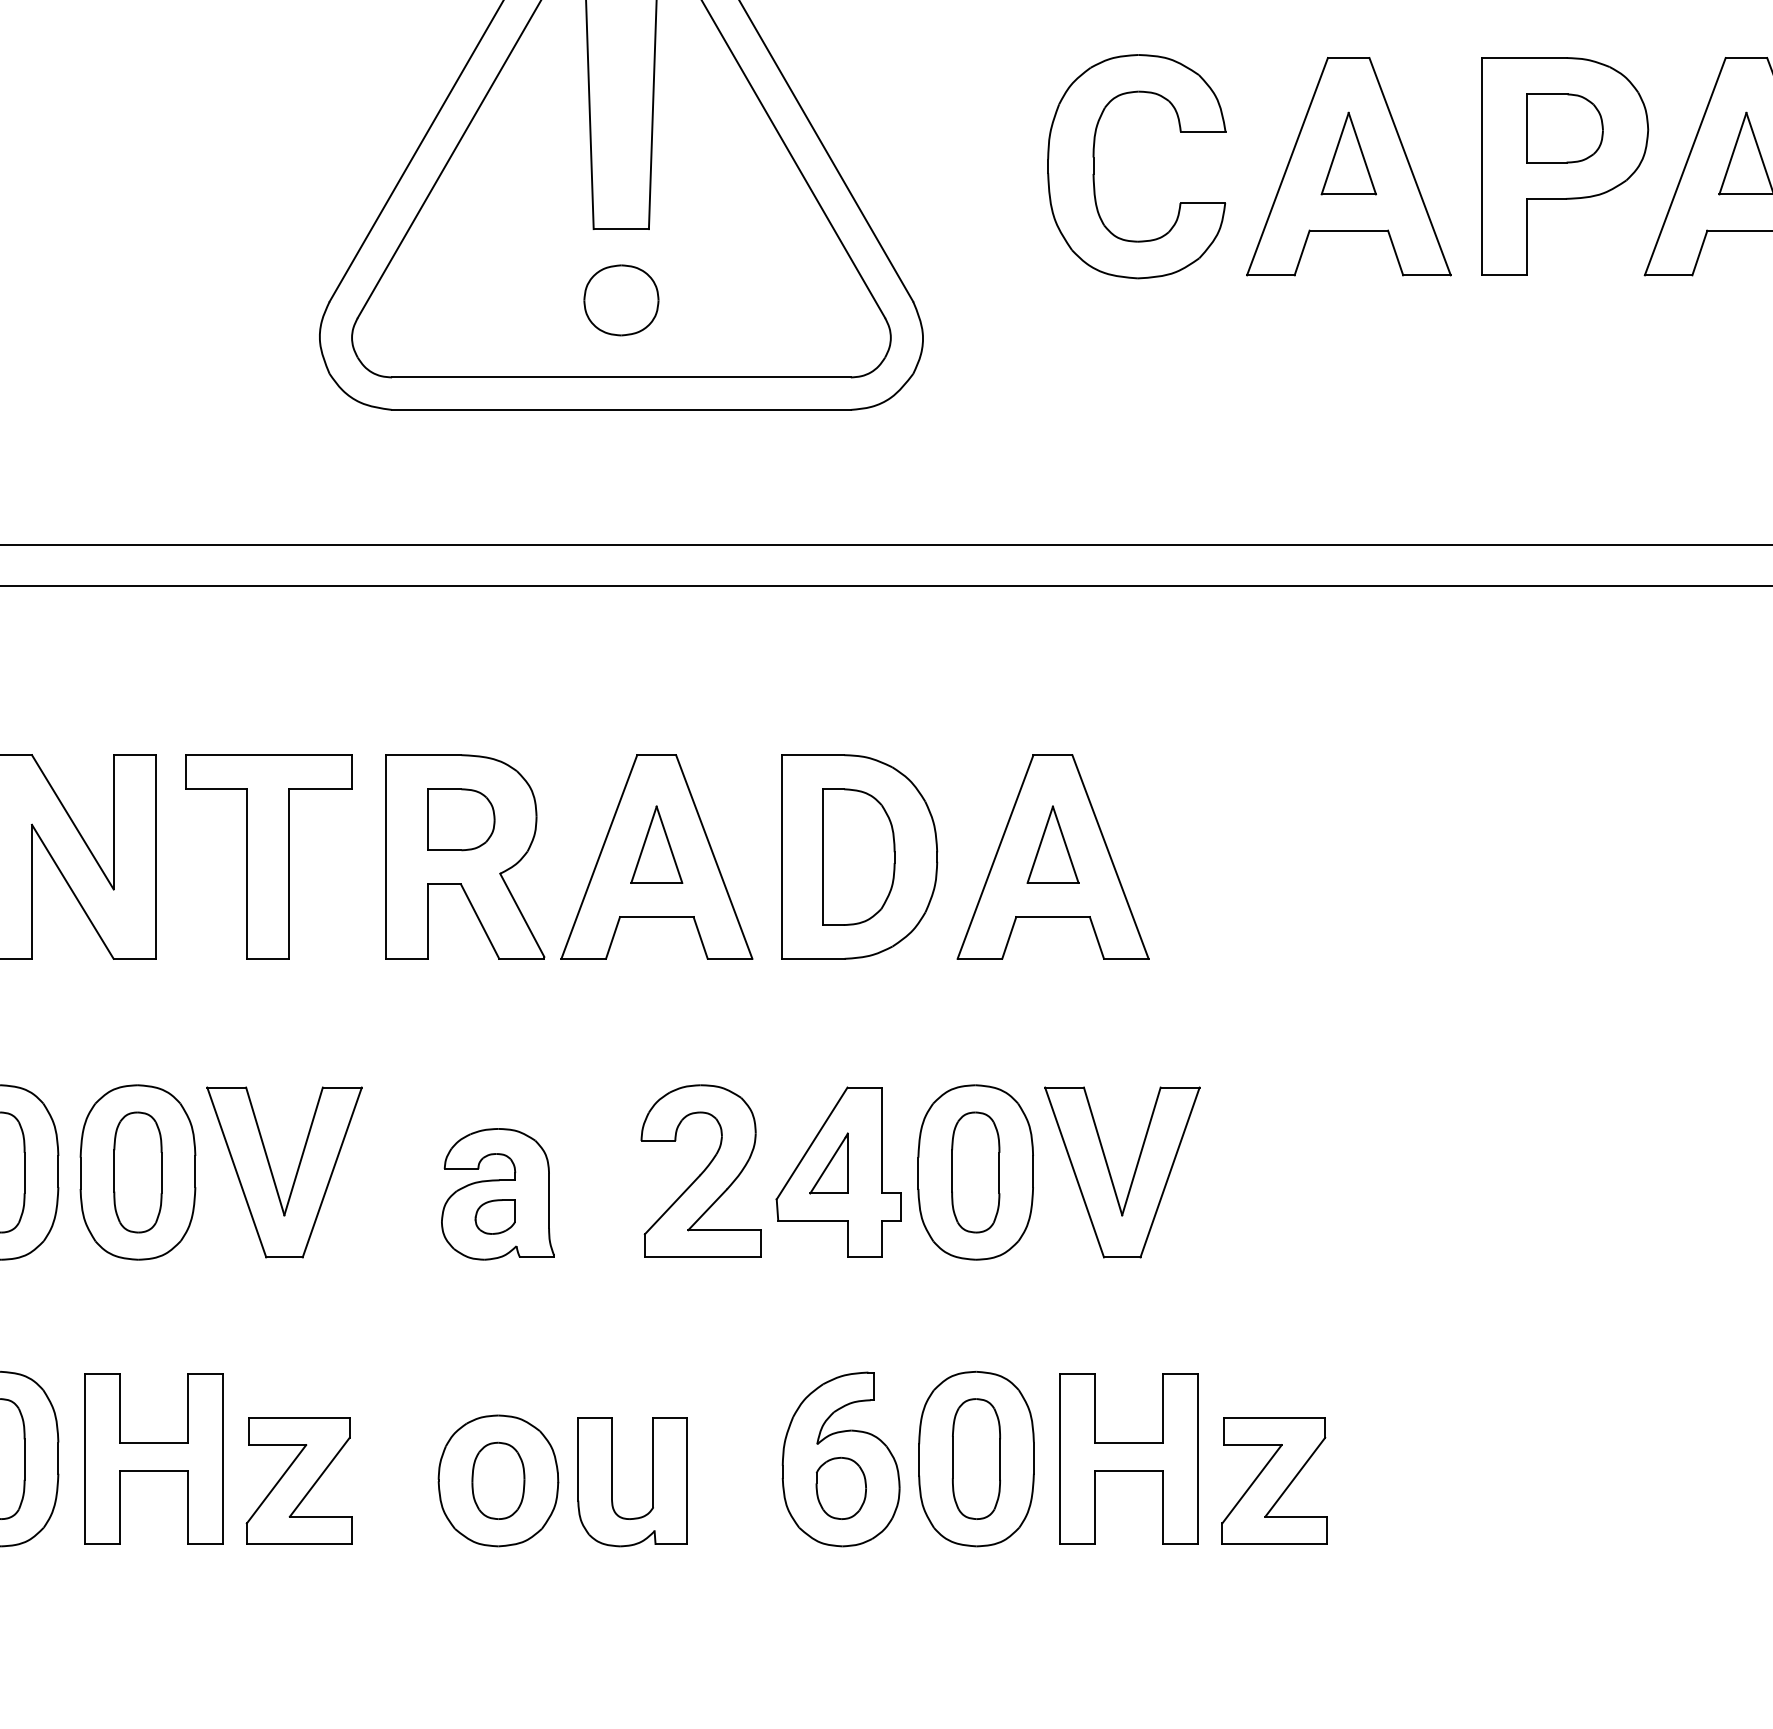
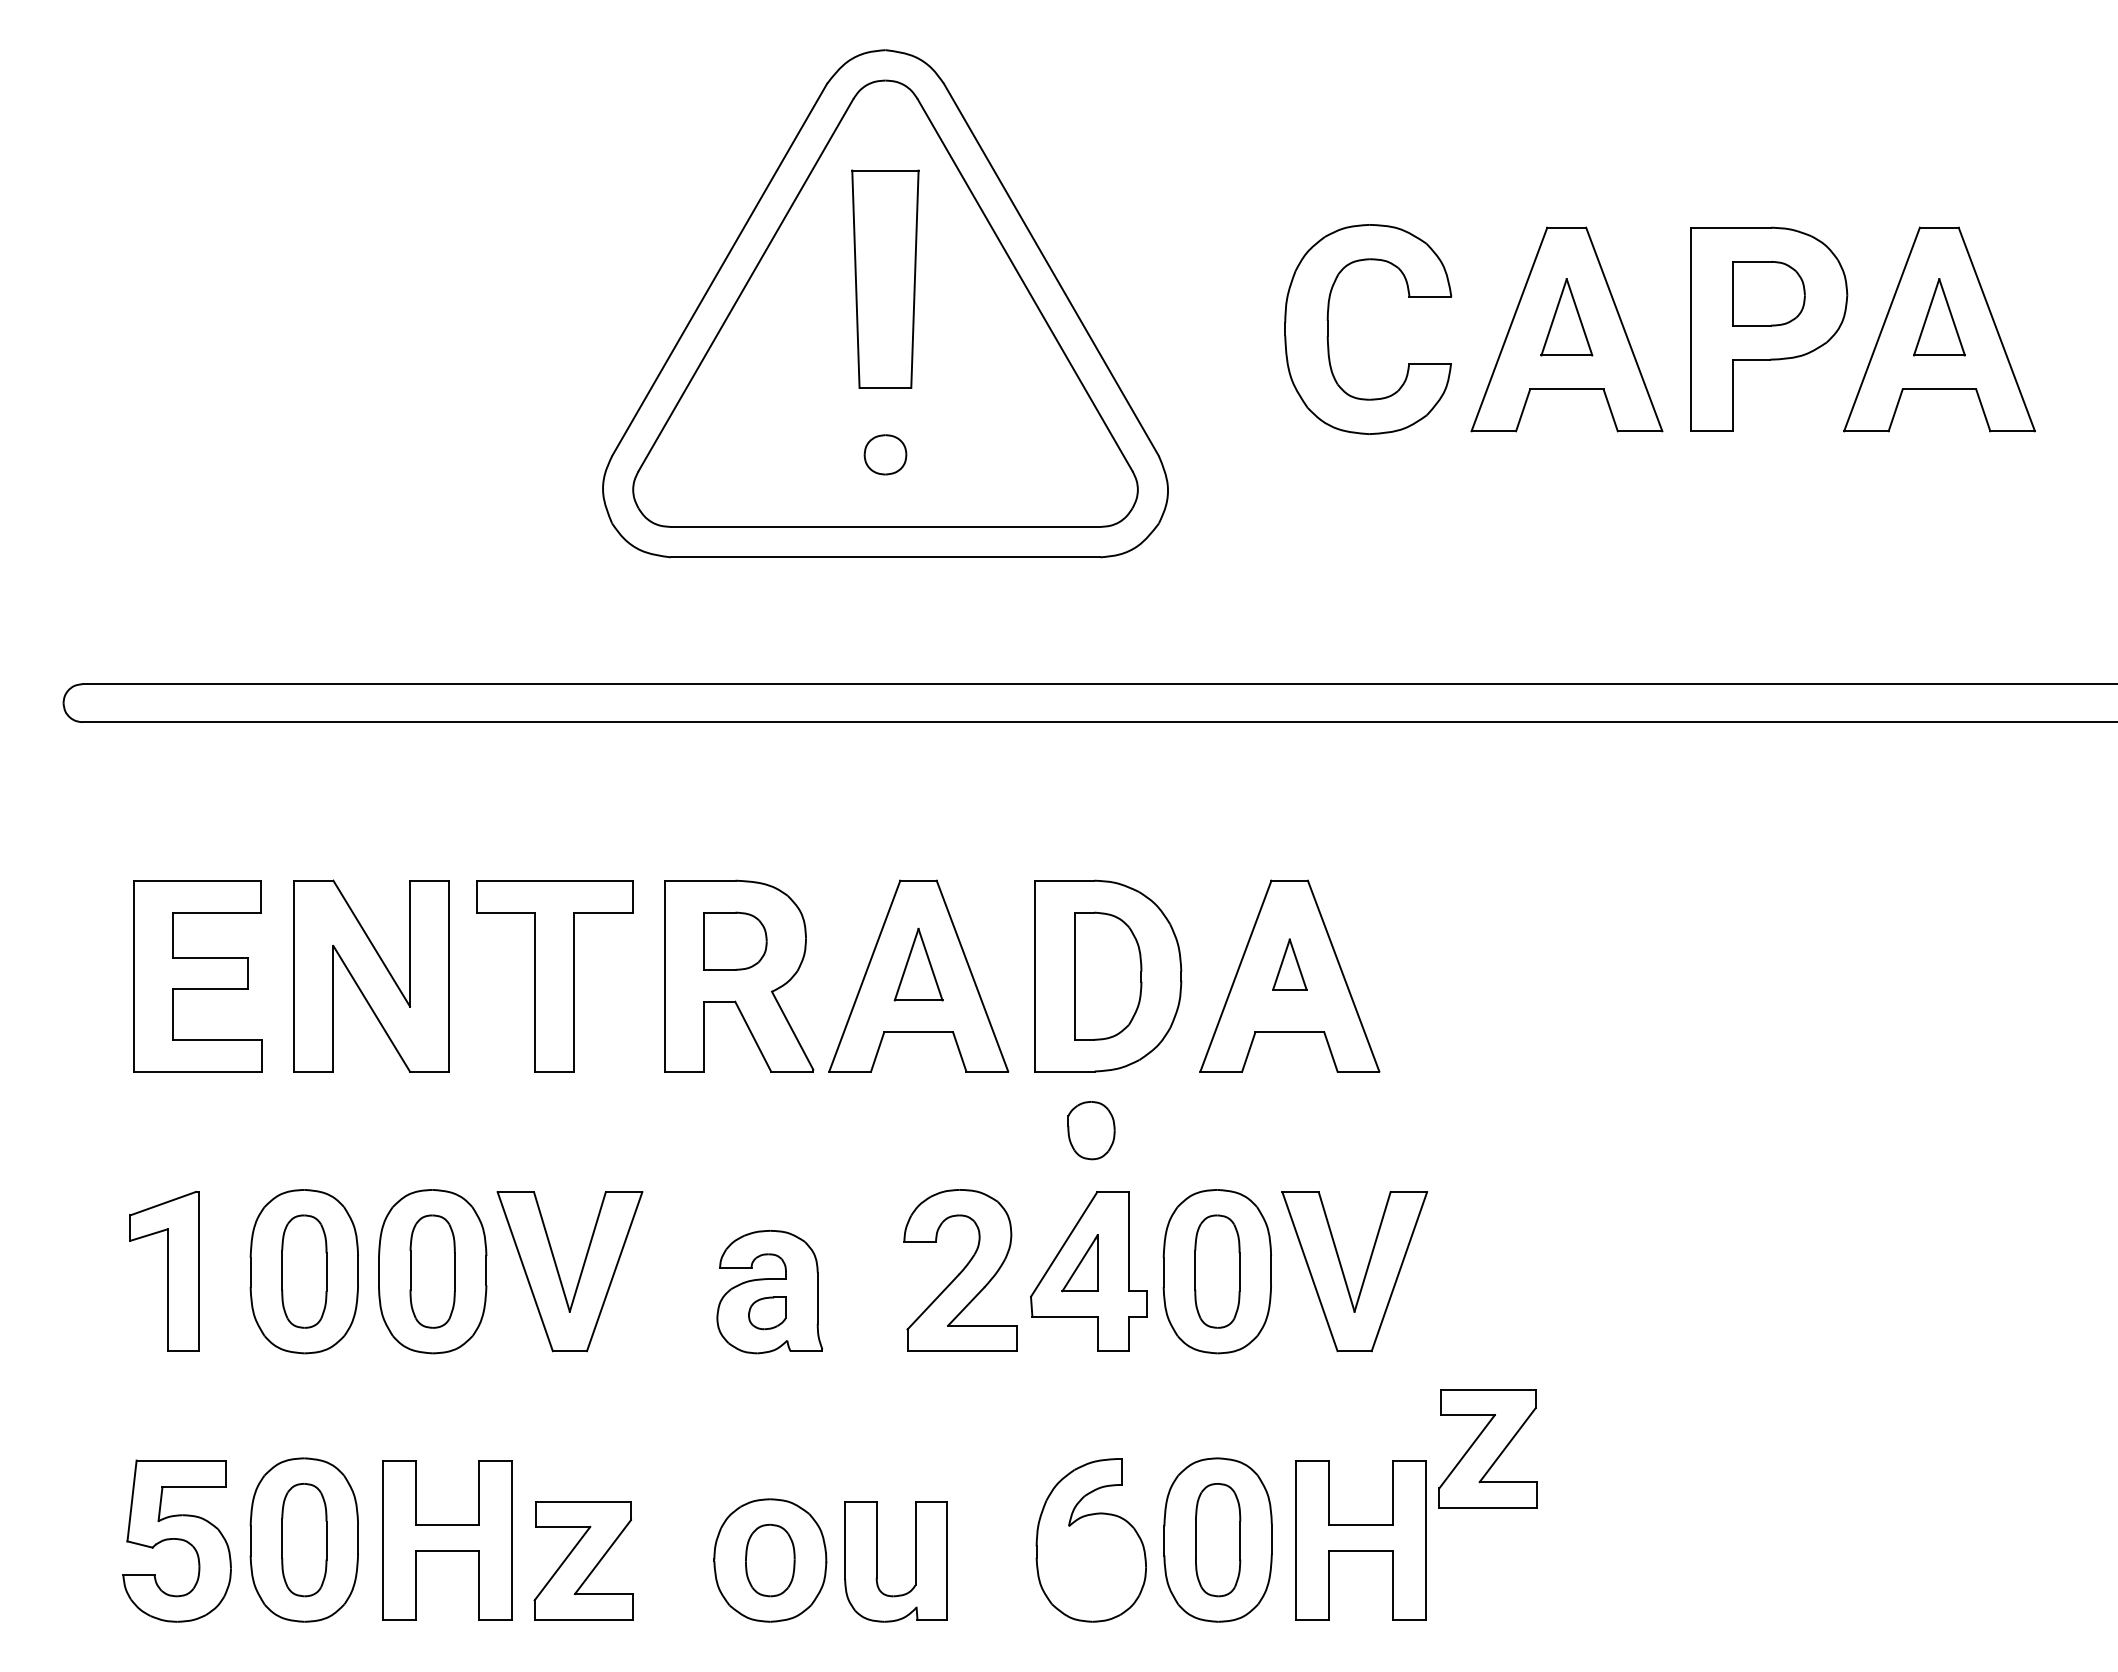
part: (621, 300) -> (885, 454), size x0.6
part: (1052, 844) -> (1289, 964), size x0.7
part: (1273, 1480) -> (1487, 1448), moved
part: (841, 1488) -> (1091, 1130), moved

